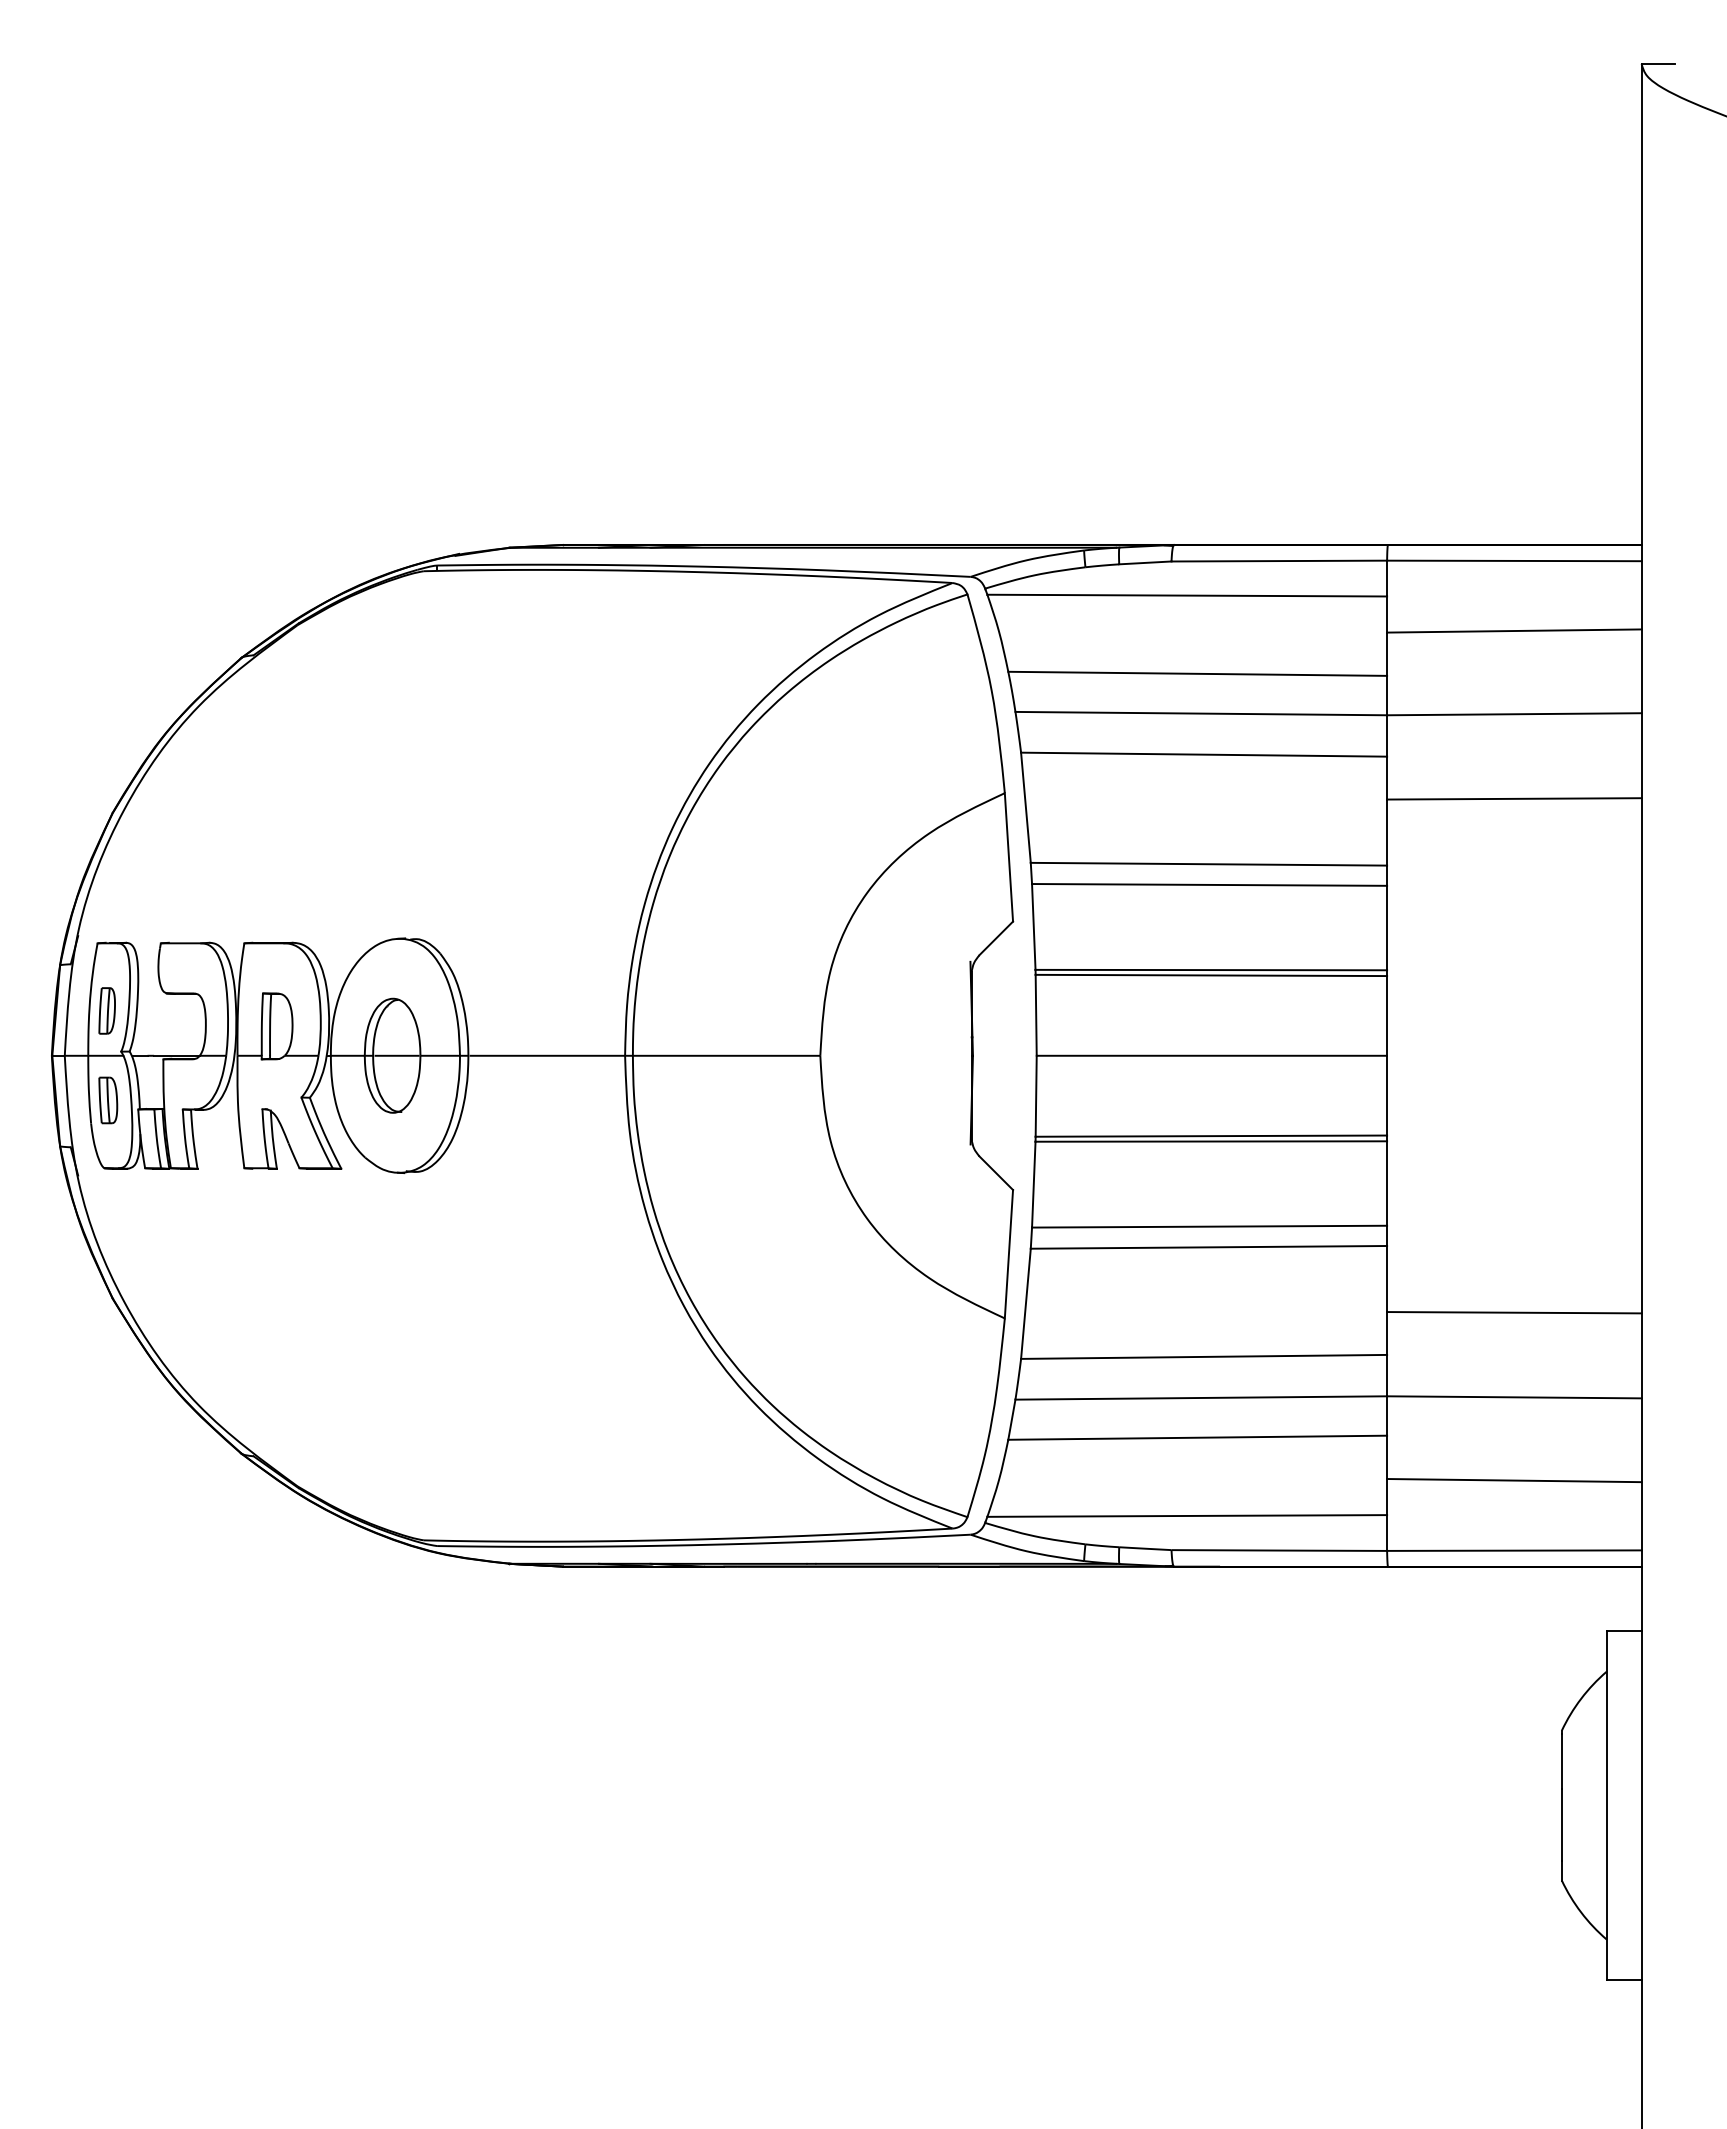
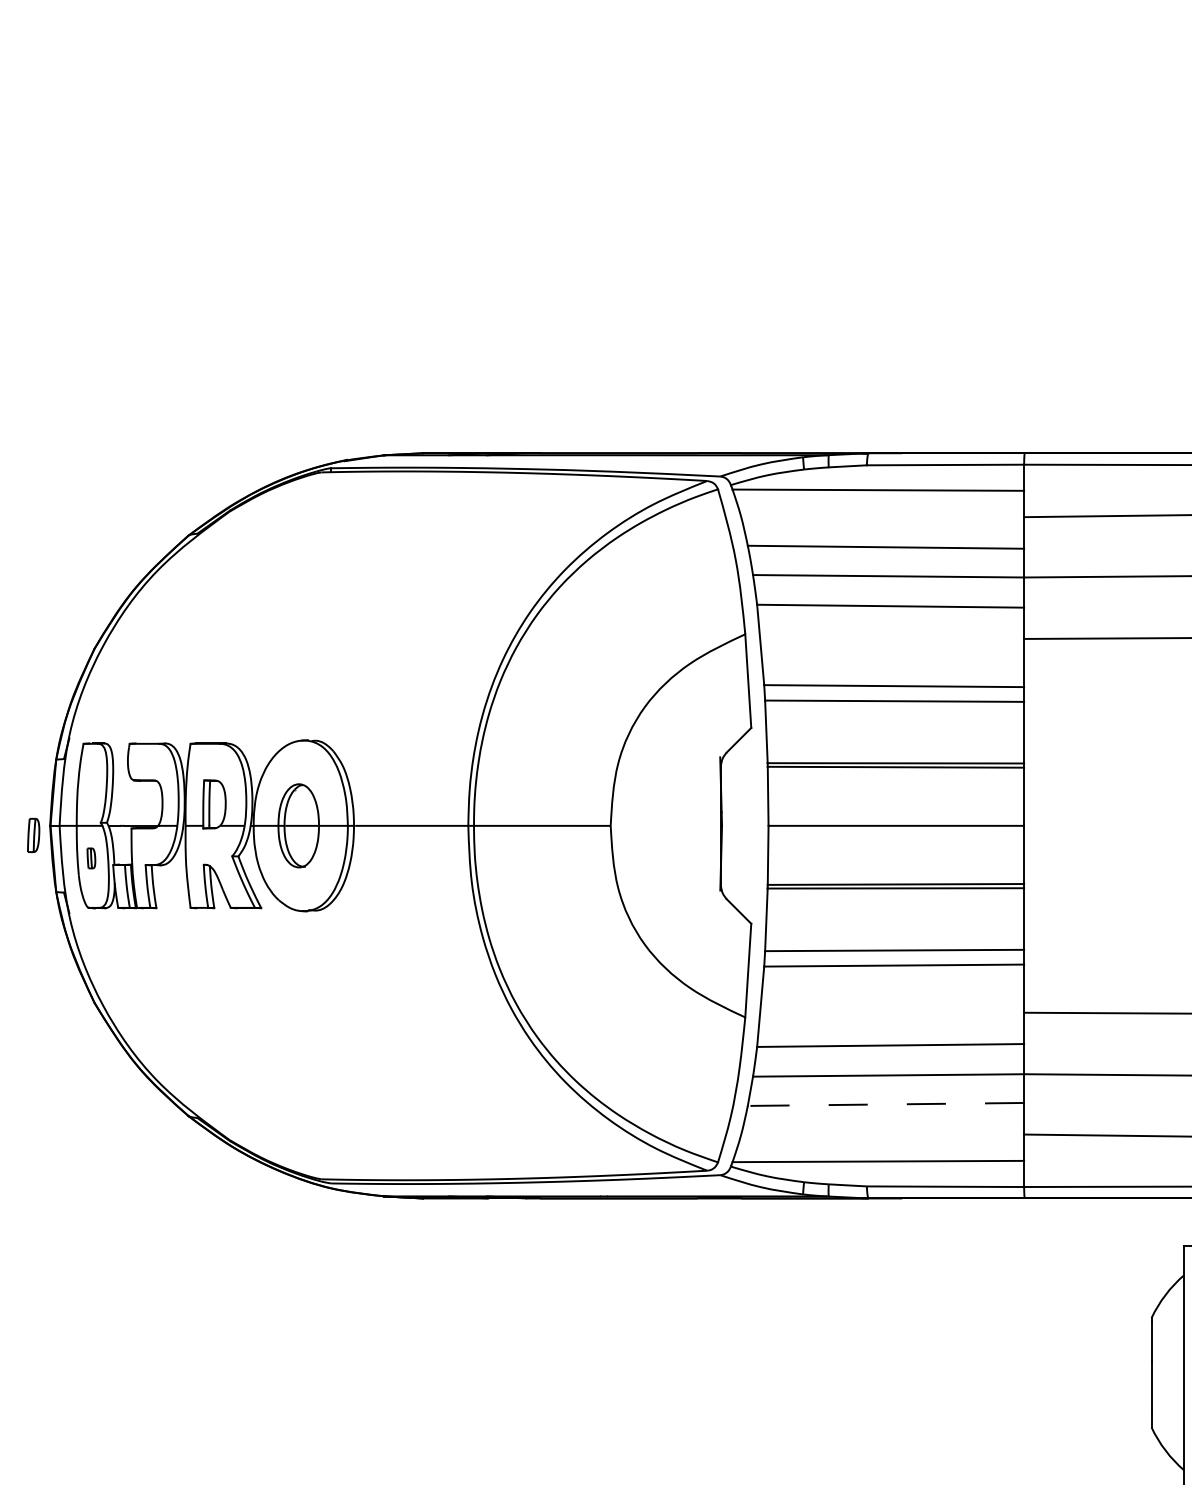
part: (106, 1010) -> (33, 835), moved
part: (108, 1100) -> (91, 858), size x0.6
line: (1197, 1437) -> (885, 1104), solid -> dashed

